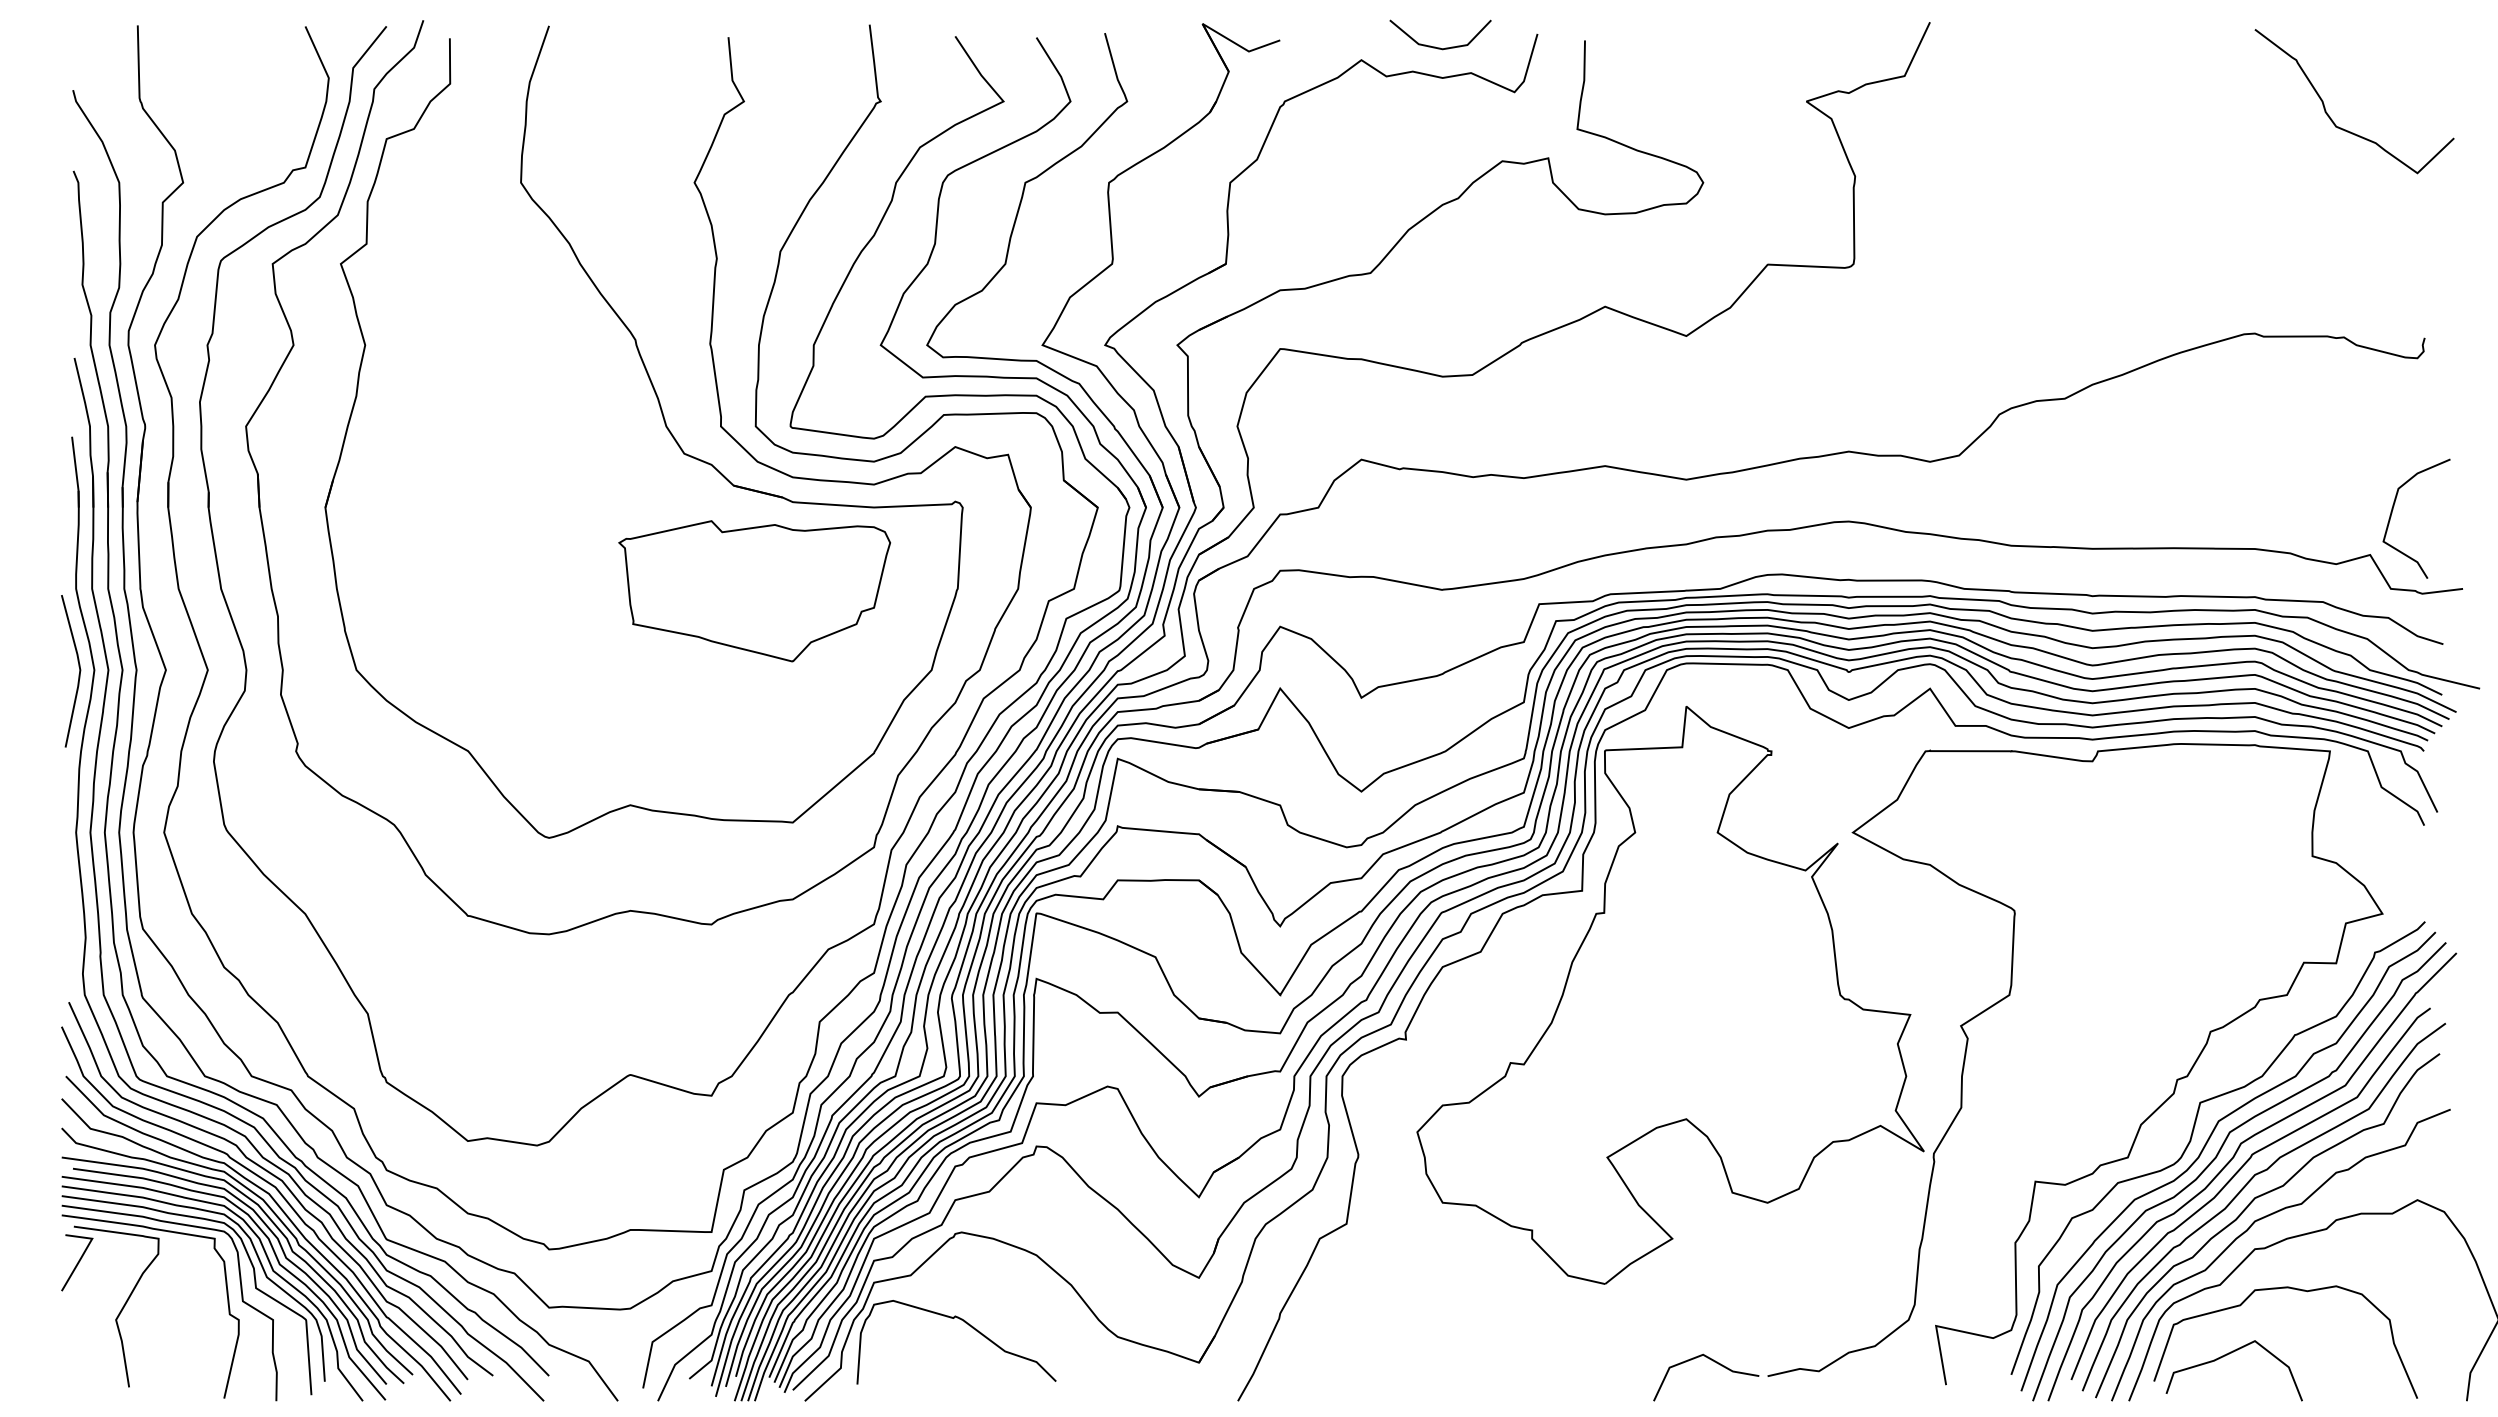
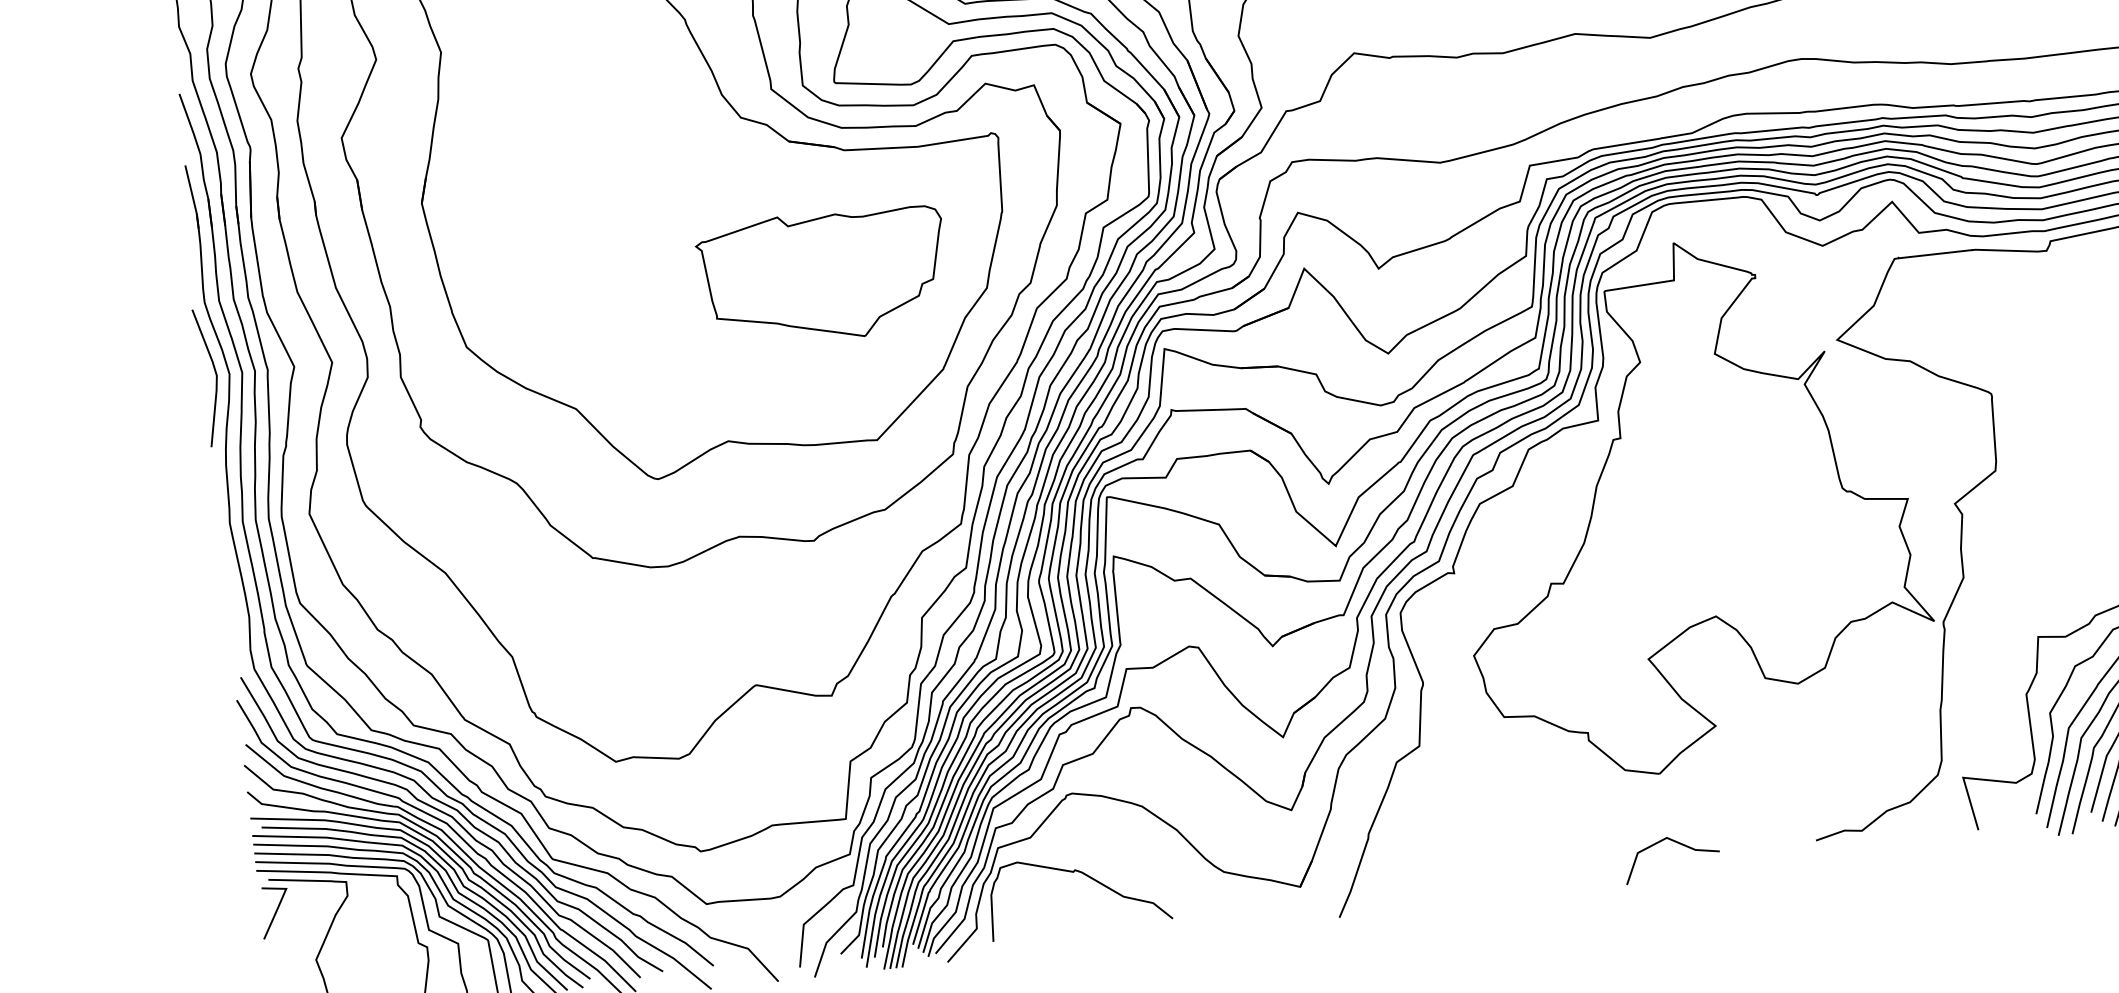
part: (754, 591) -> (823, 276), moved
line: (1714, 1362) -> (1677, 843), moved

